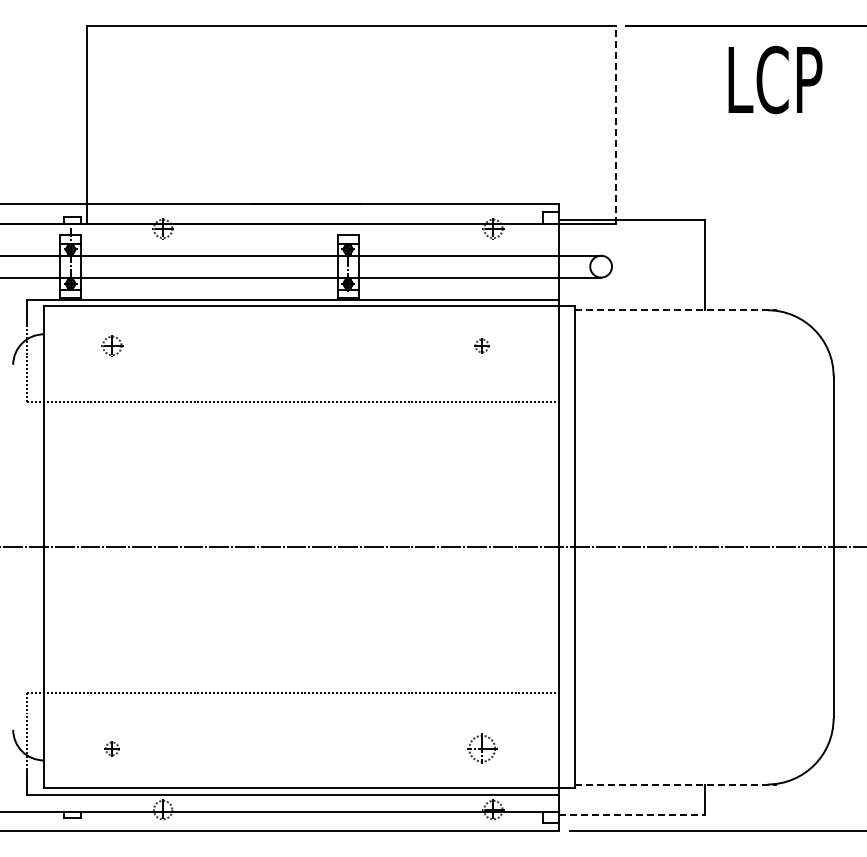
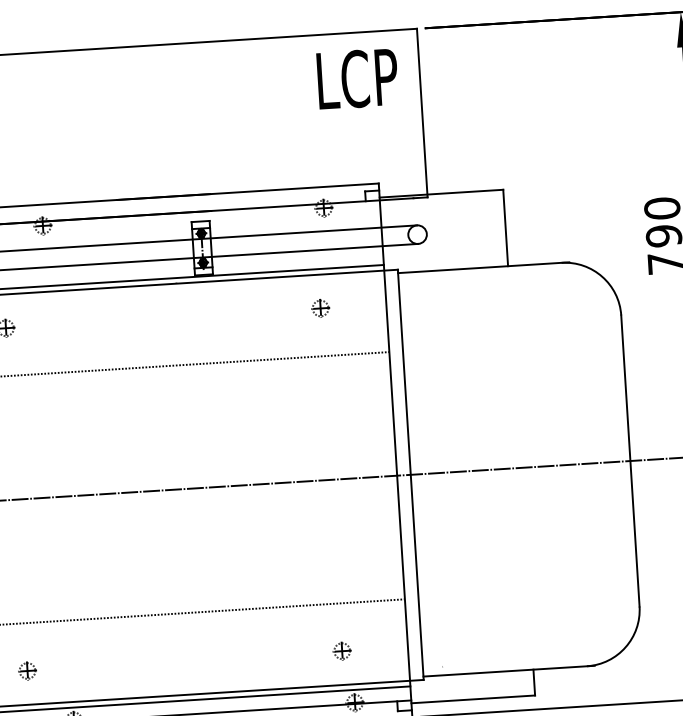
text: (775, 79) -> (357, 78), moved
line: (615, 124) -> (422, 112), dashed -> solid
line: (676, 310) -> (484, 267), dashed -> solid
part: (481, 345) -> (320, 308), size x1.43
part: (112, 748) -> (27, 670), size x1.43
part: (481, 748) -> (341, 650), size x0.71
line: (676, 784) -> (509, 671), dashed -> solid
line: (632, 814) -> (473, 699), dashed -> solid

